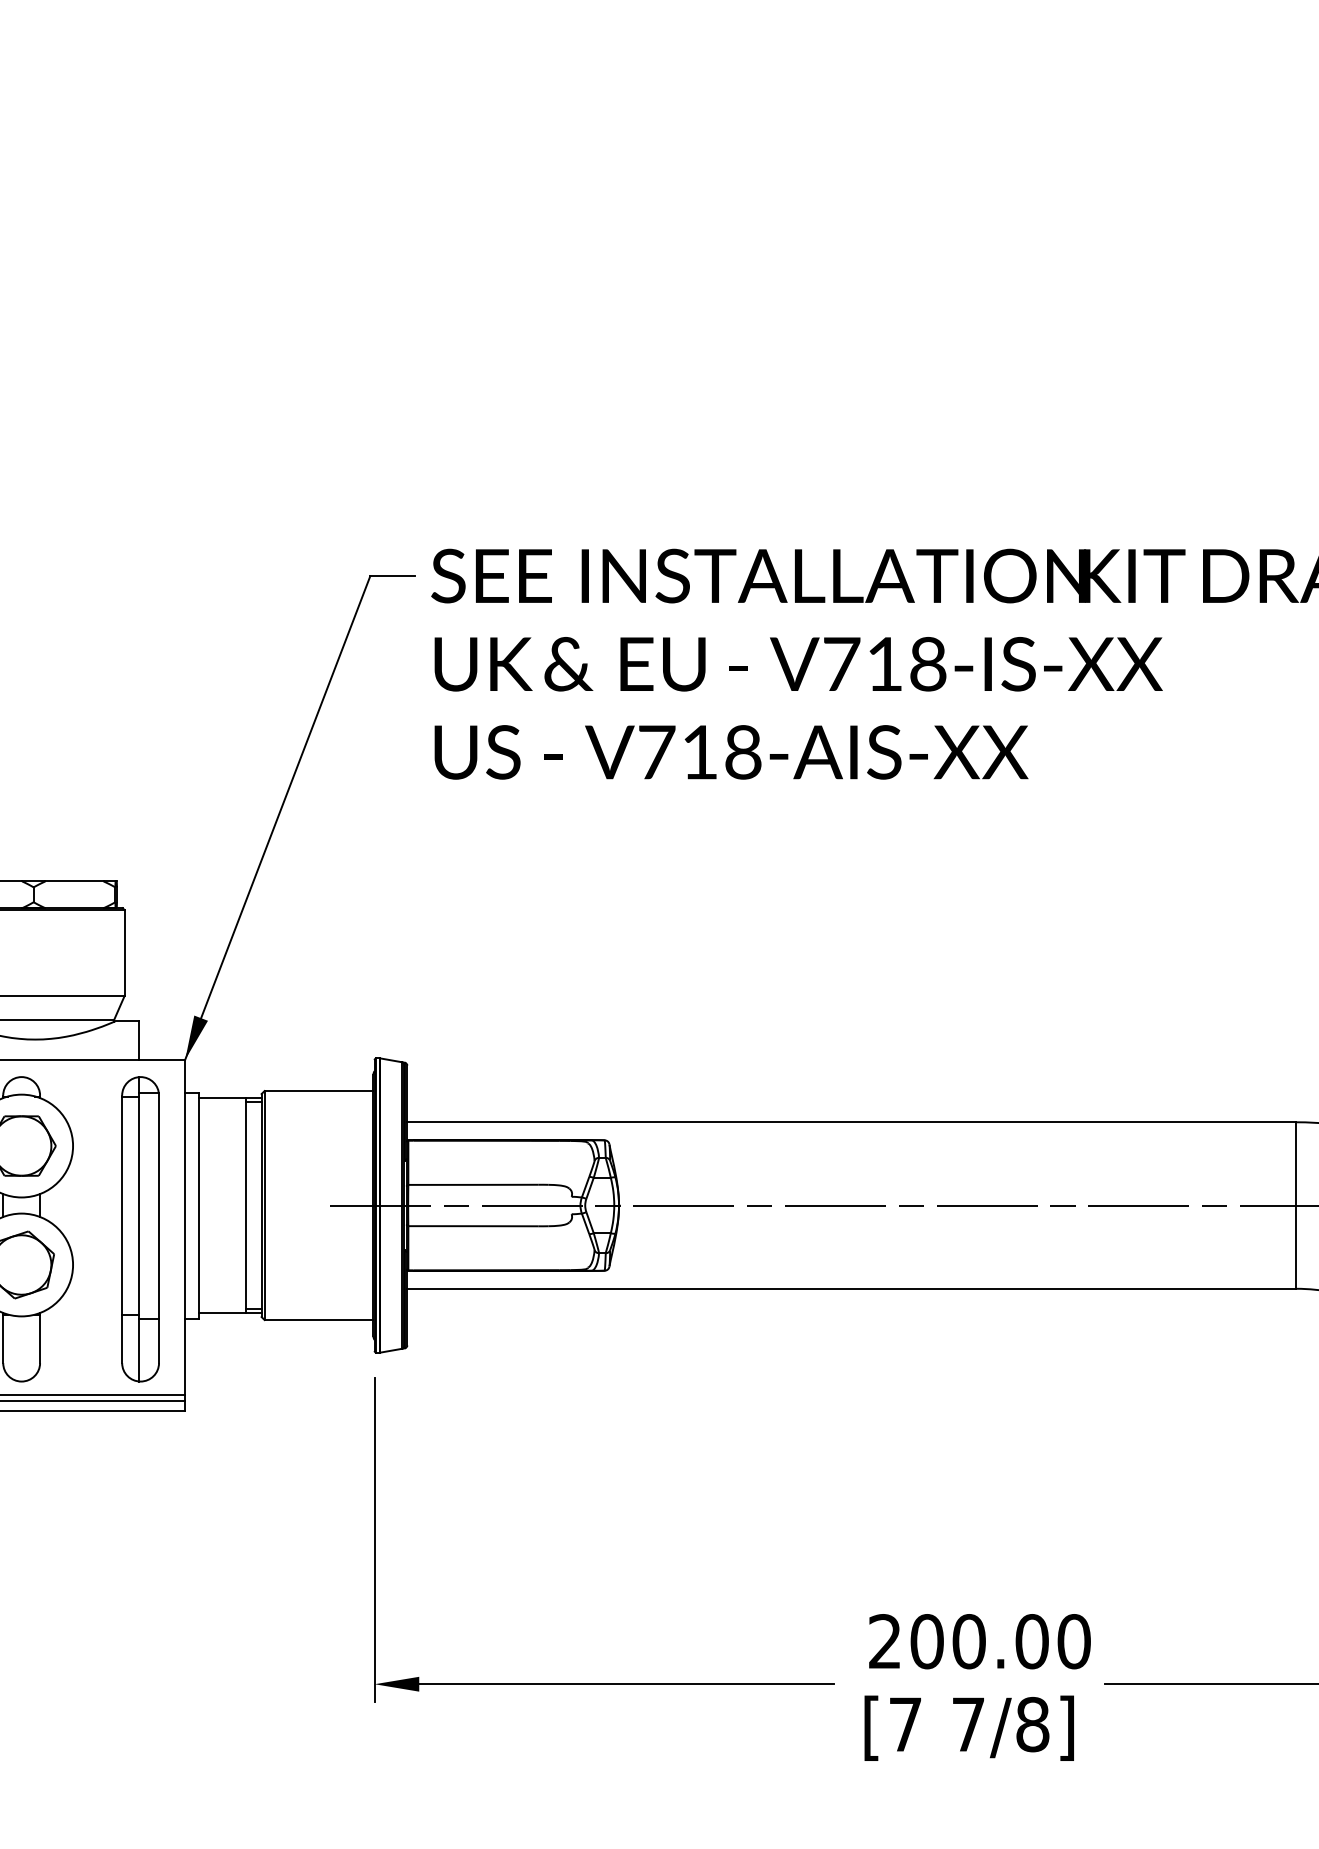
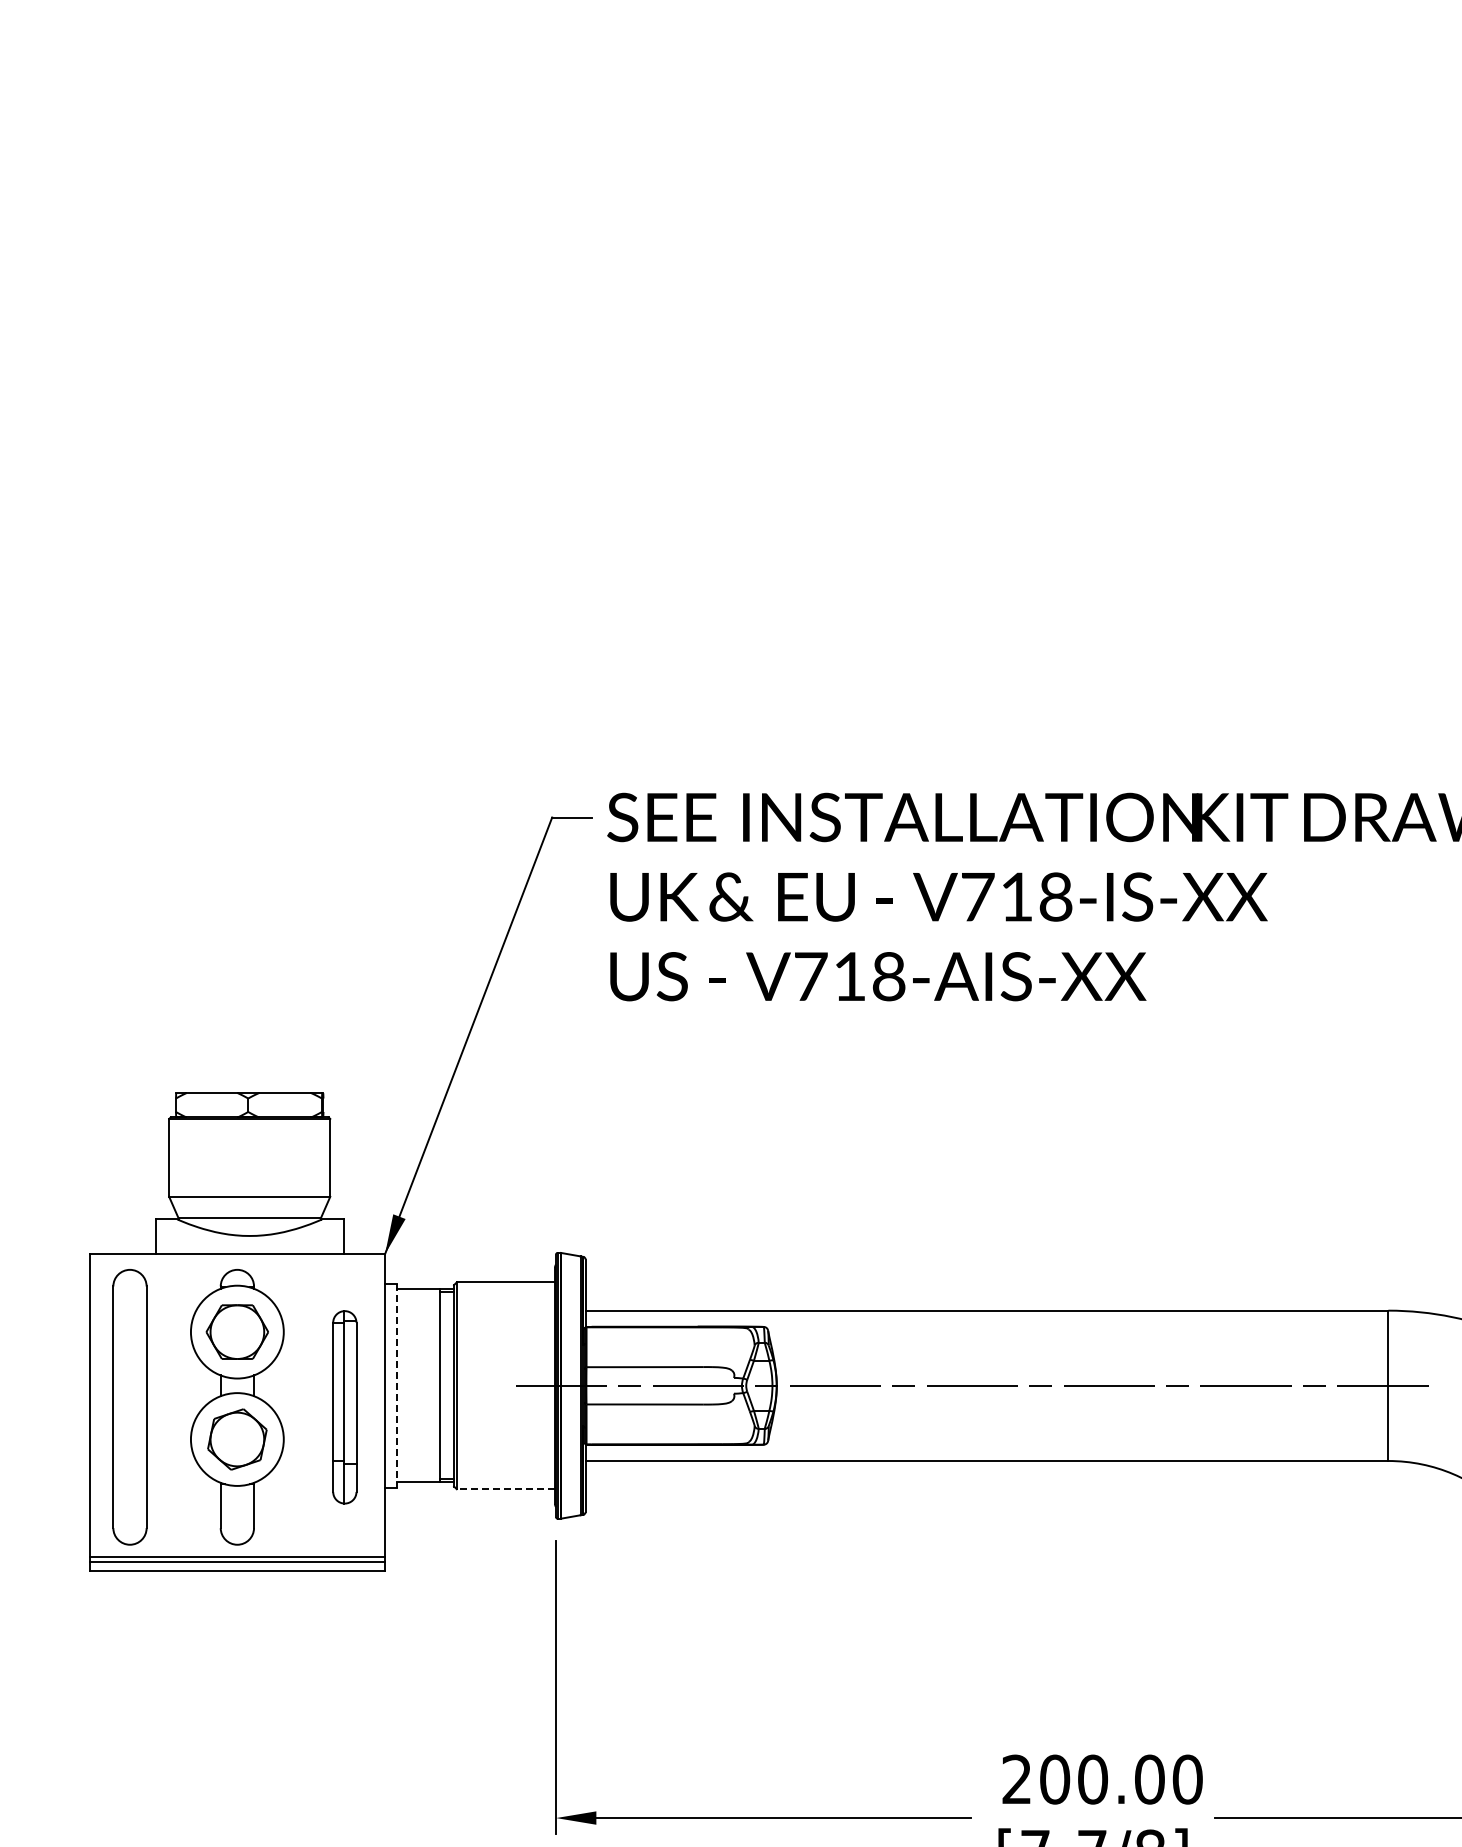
line: (198, 1206) -> (397, 1386), solid -> dashed
part: (140, 1229) -> (344, 1407), size x0.7
line: (318, 1320) -> (505, 1489), solid -> dashed

